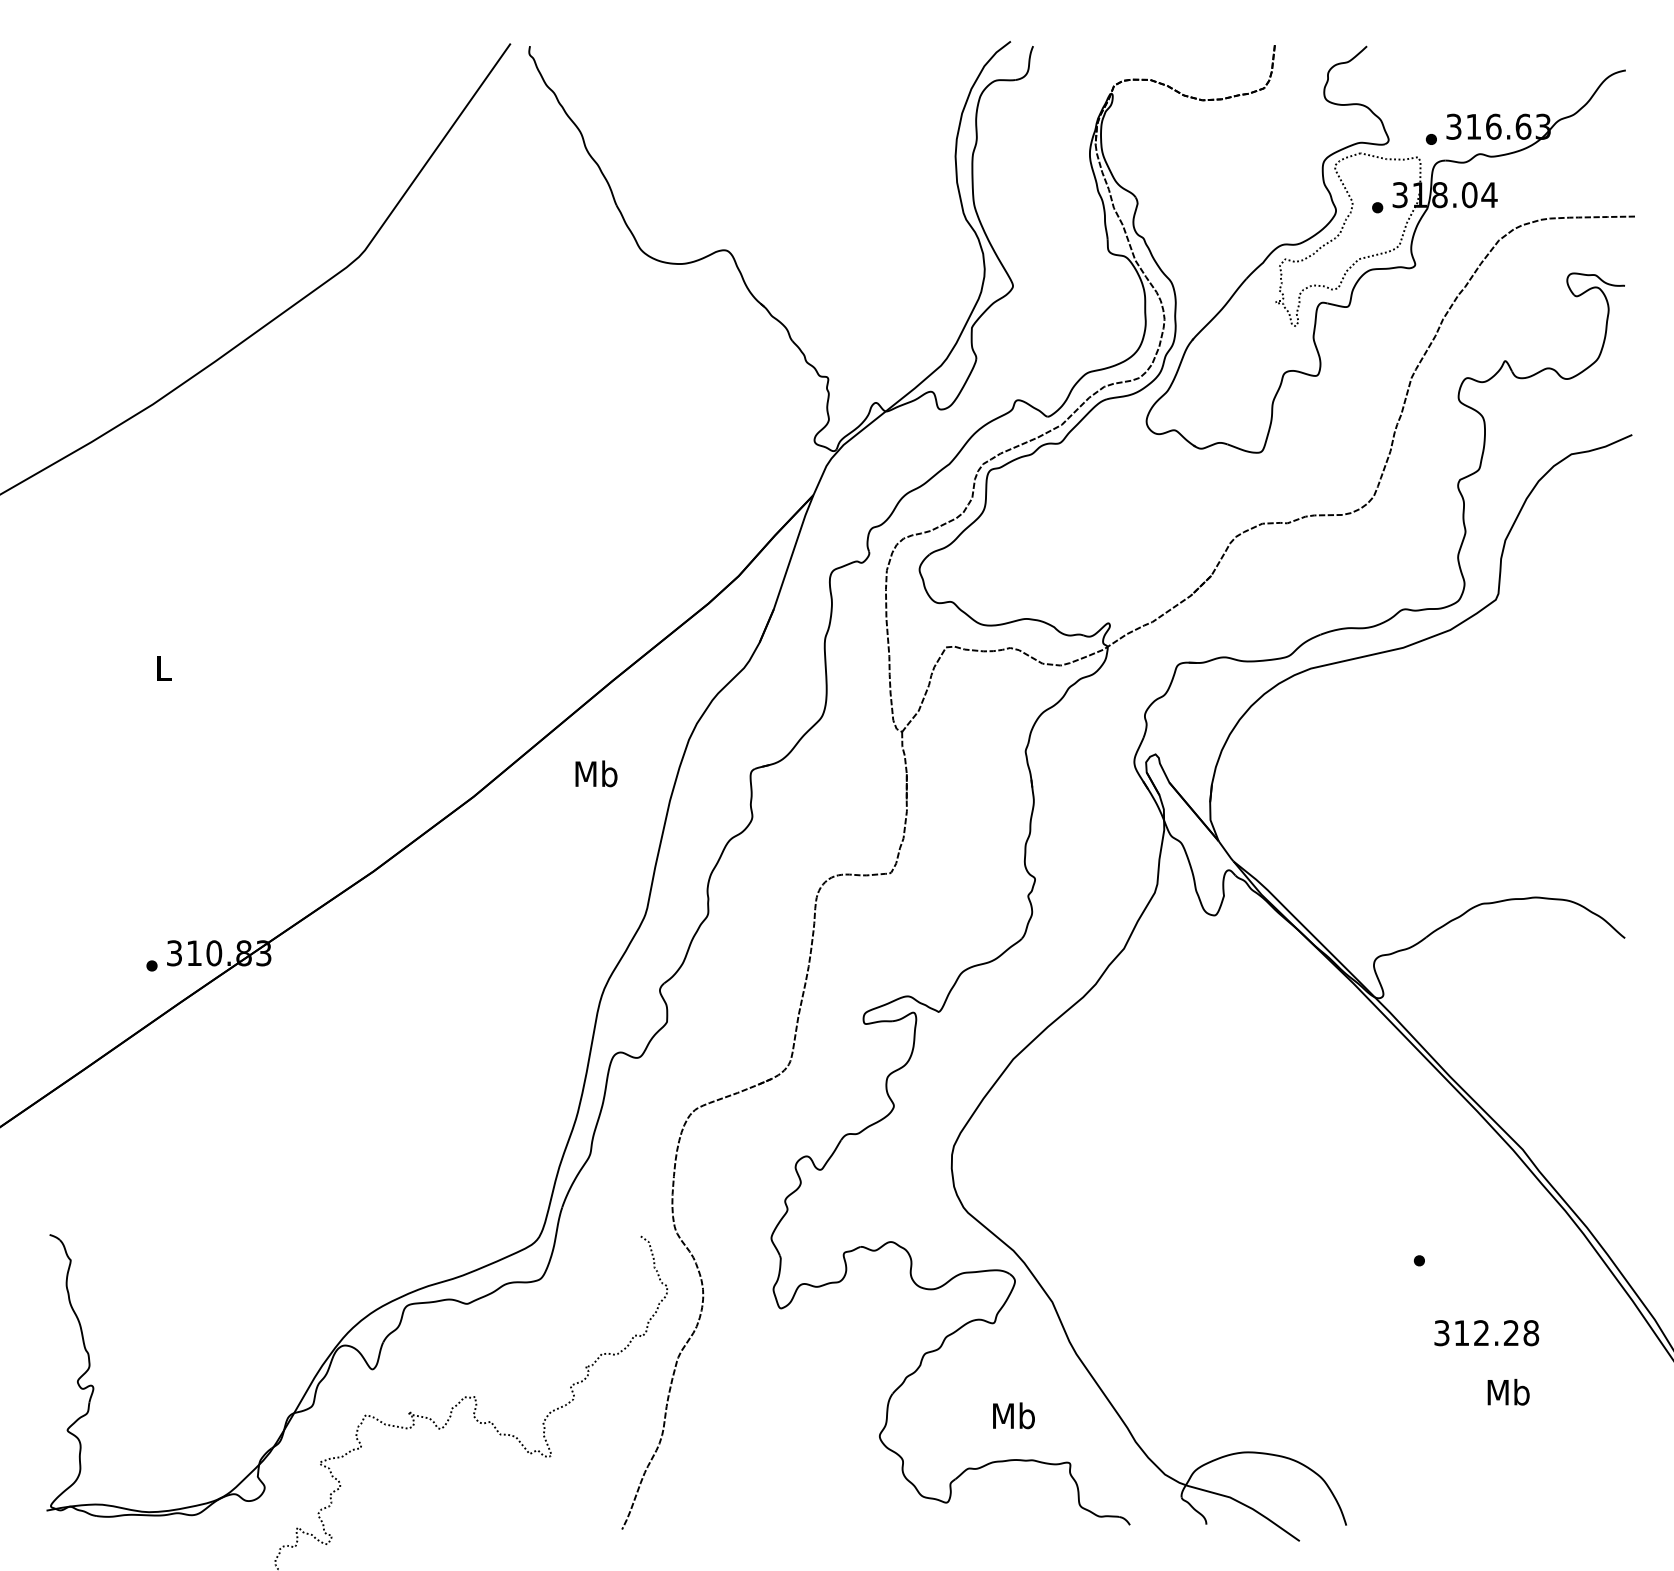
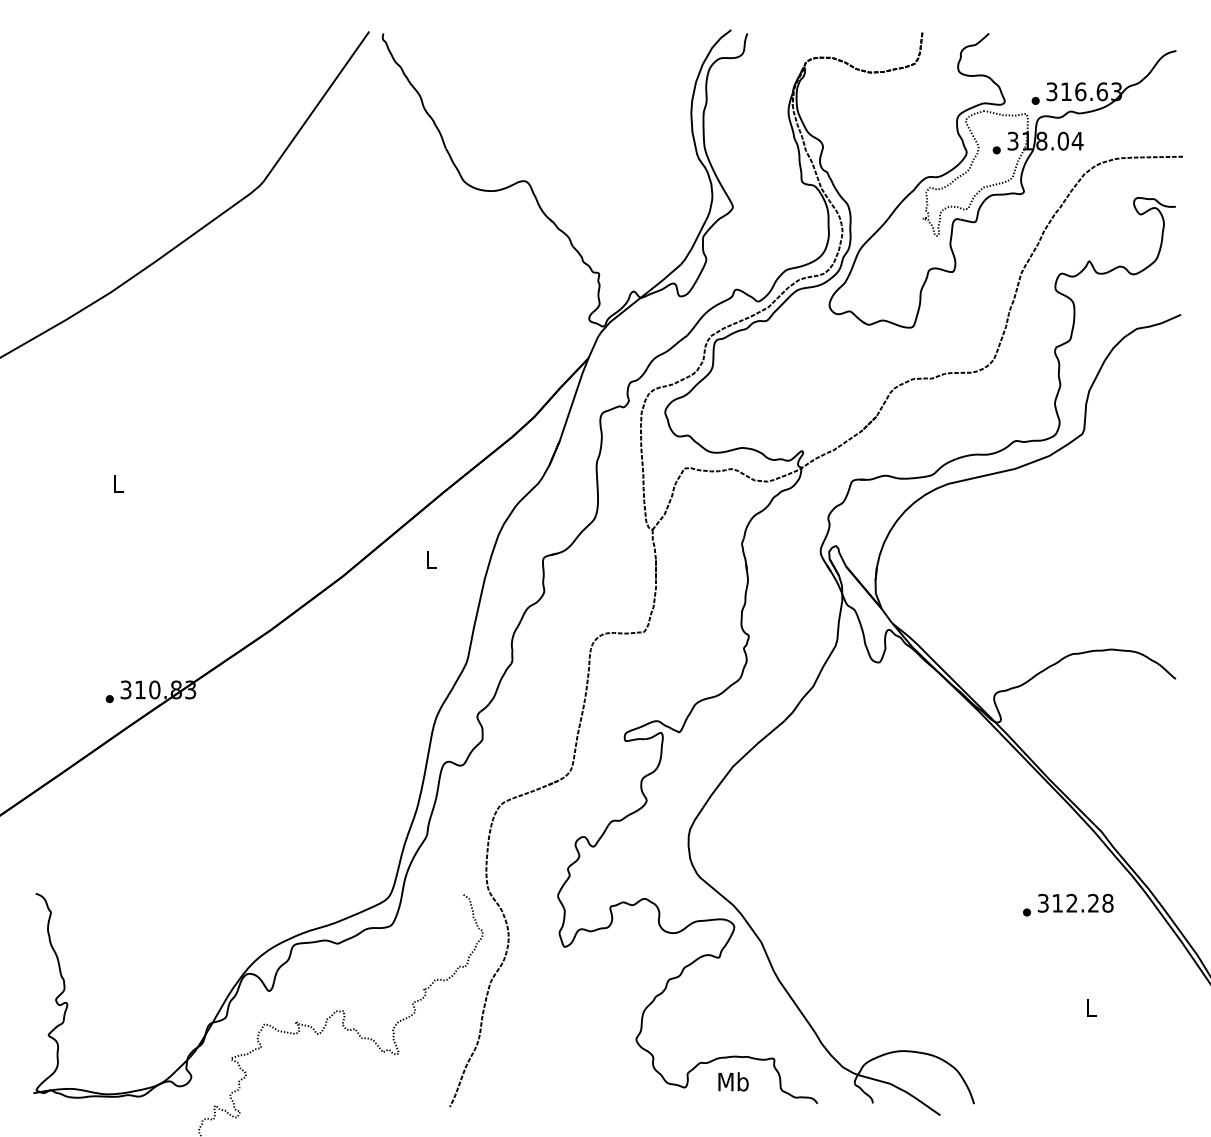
text: (596, 773) -> (431, 559), Mb -> L
text: (1486, 1333) -> (1075, 903), moved
text: (1508, 1391) -> (1091, 1007), Mb -> L
text: (1013, 1415) -> (733, 1081), moved

